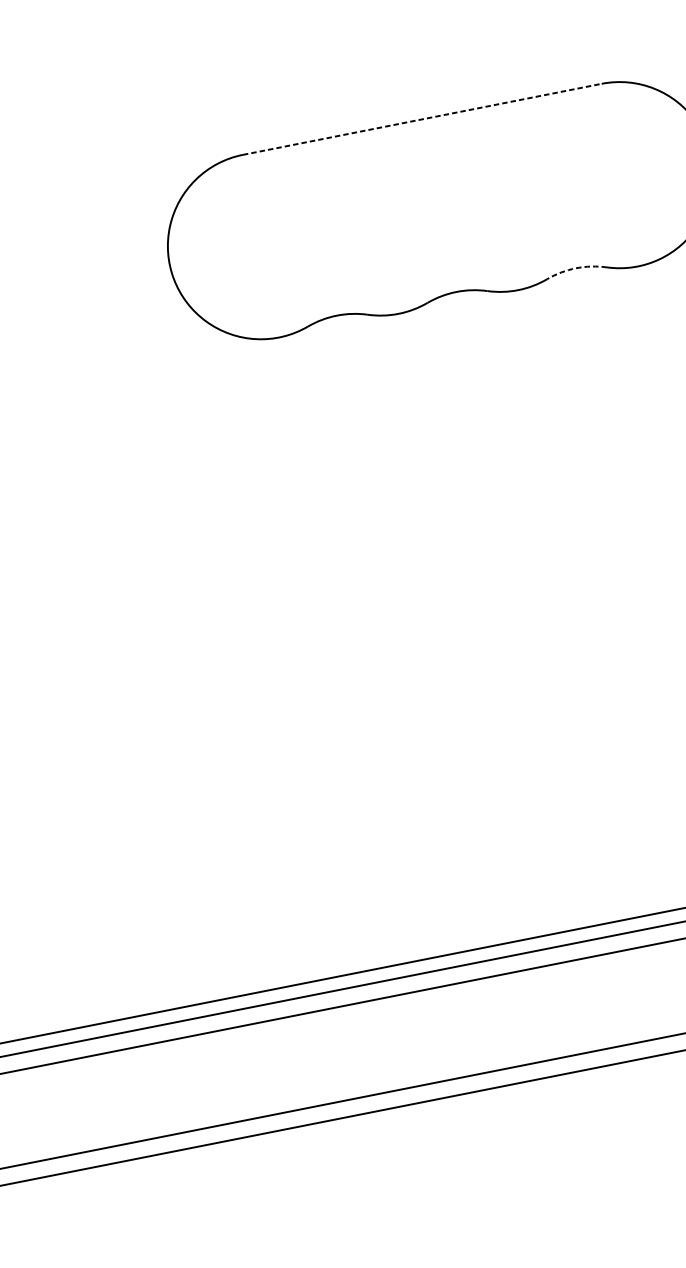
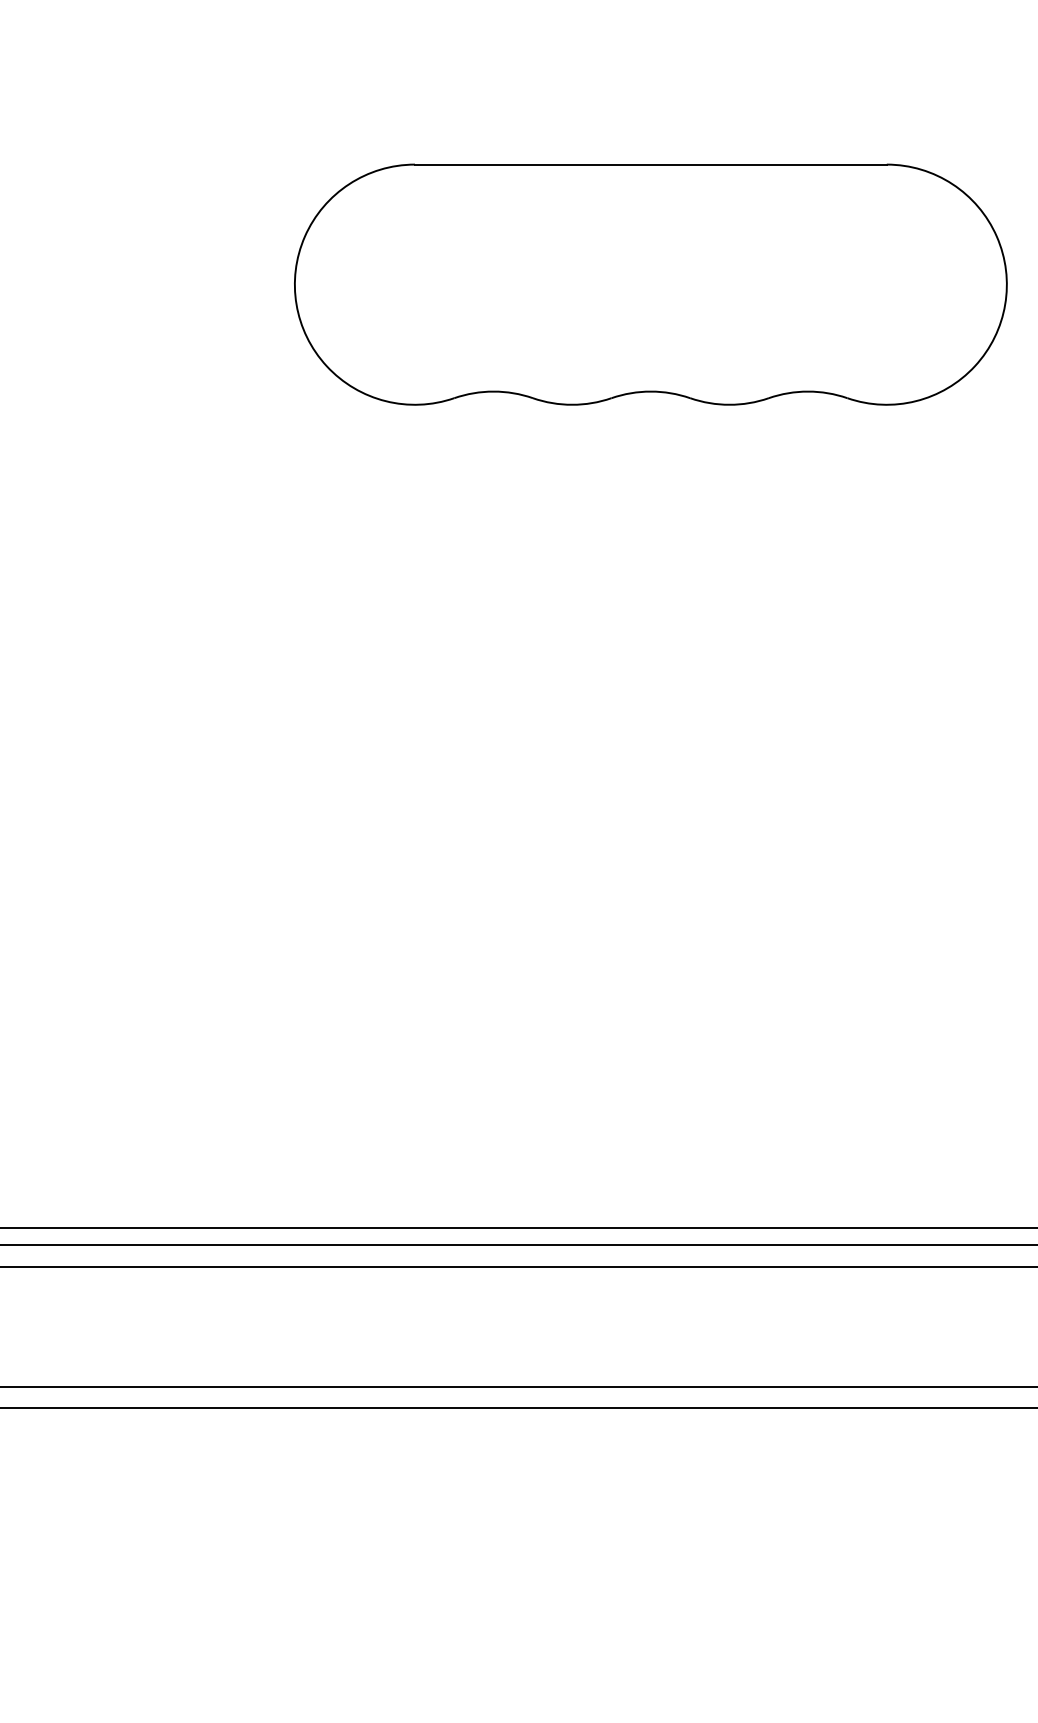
line: (421, 119) -> (650, 164), dashed -> solid
arc: (576, 268) -> (808, 391), dashed -> solid

